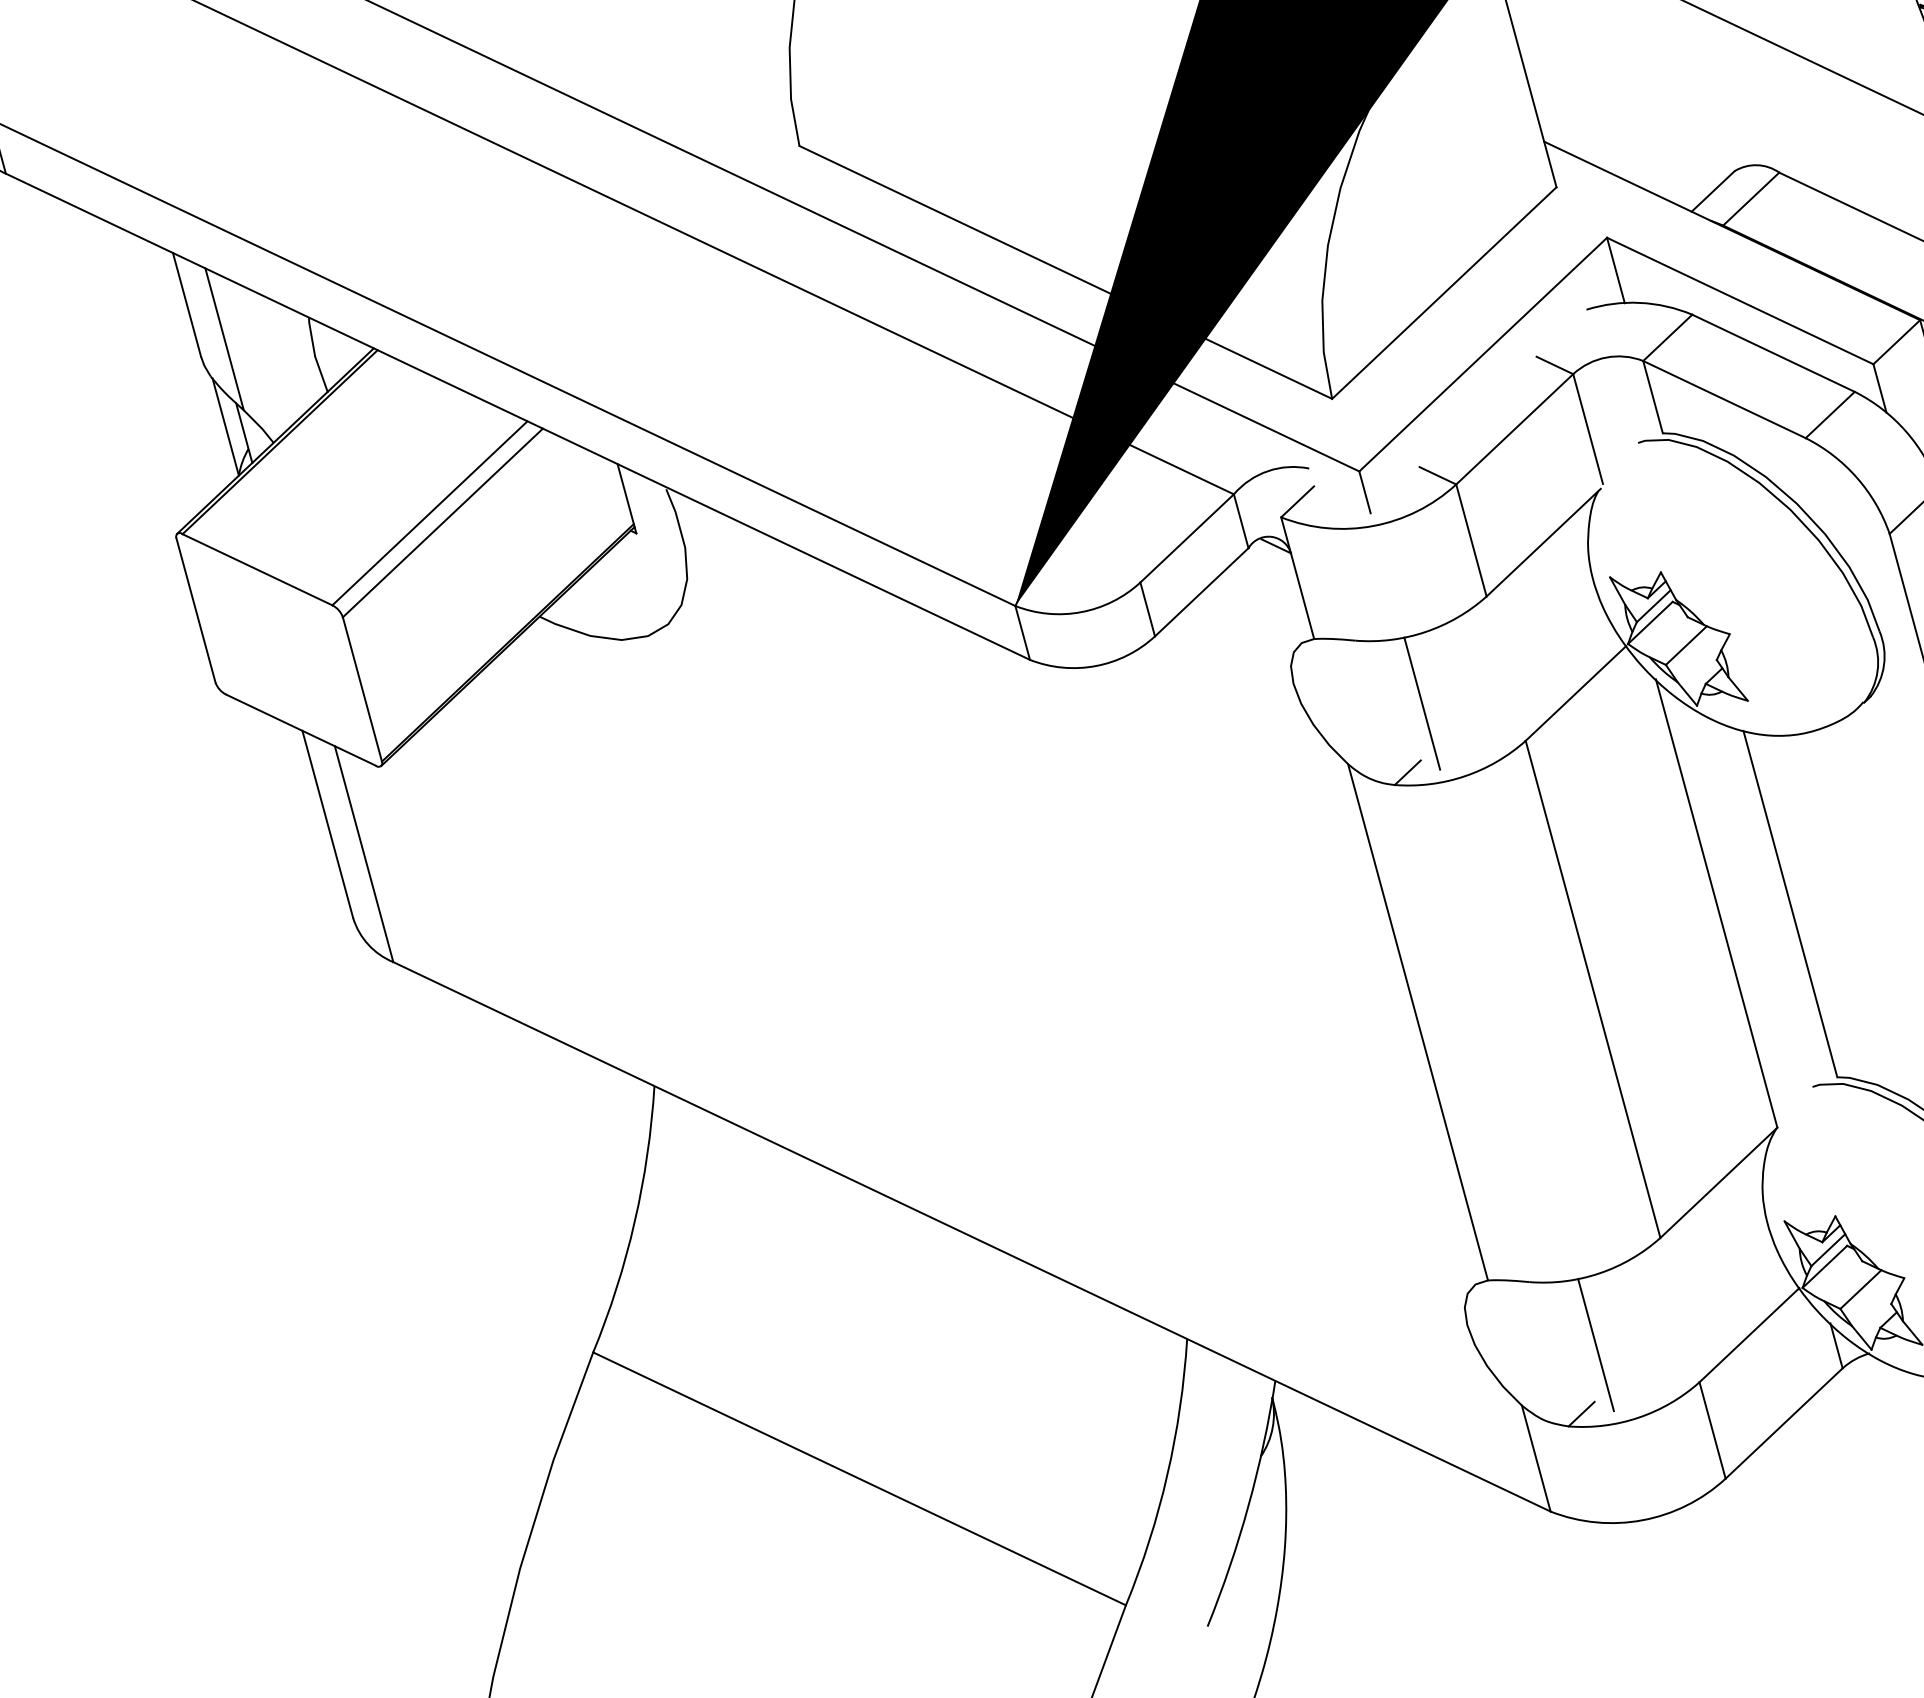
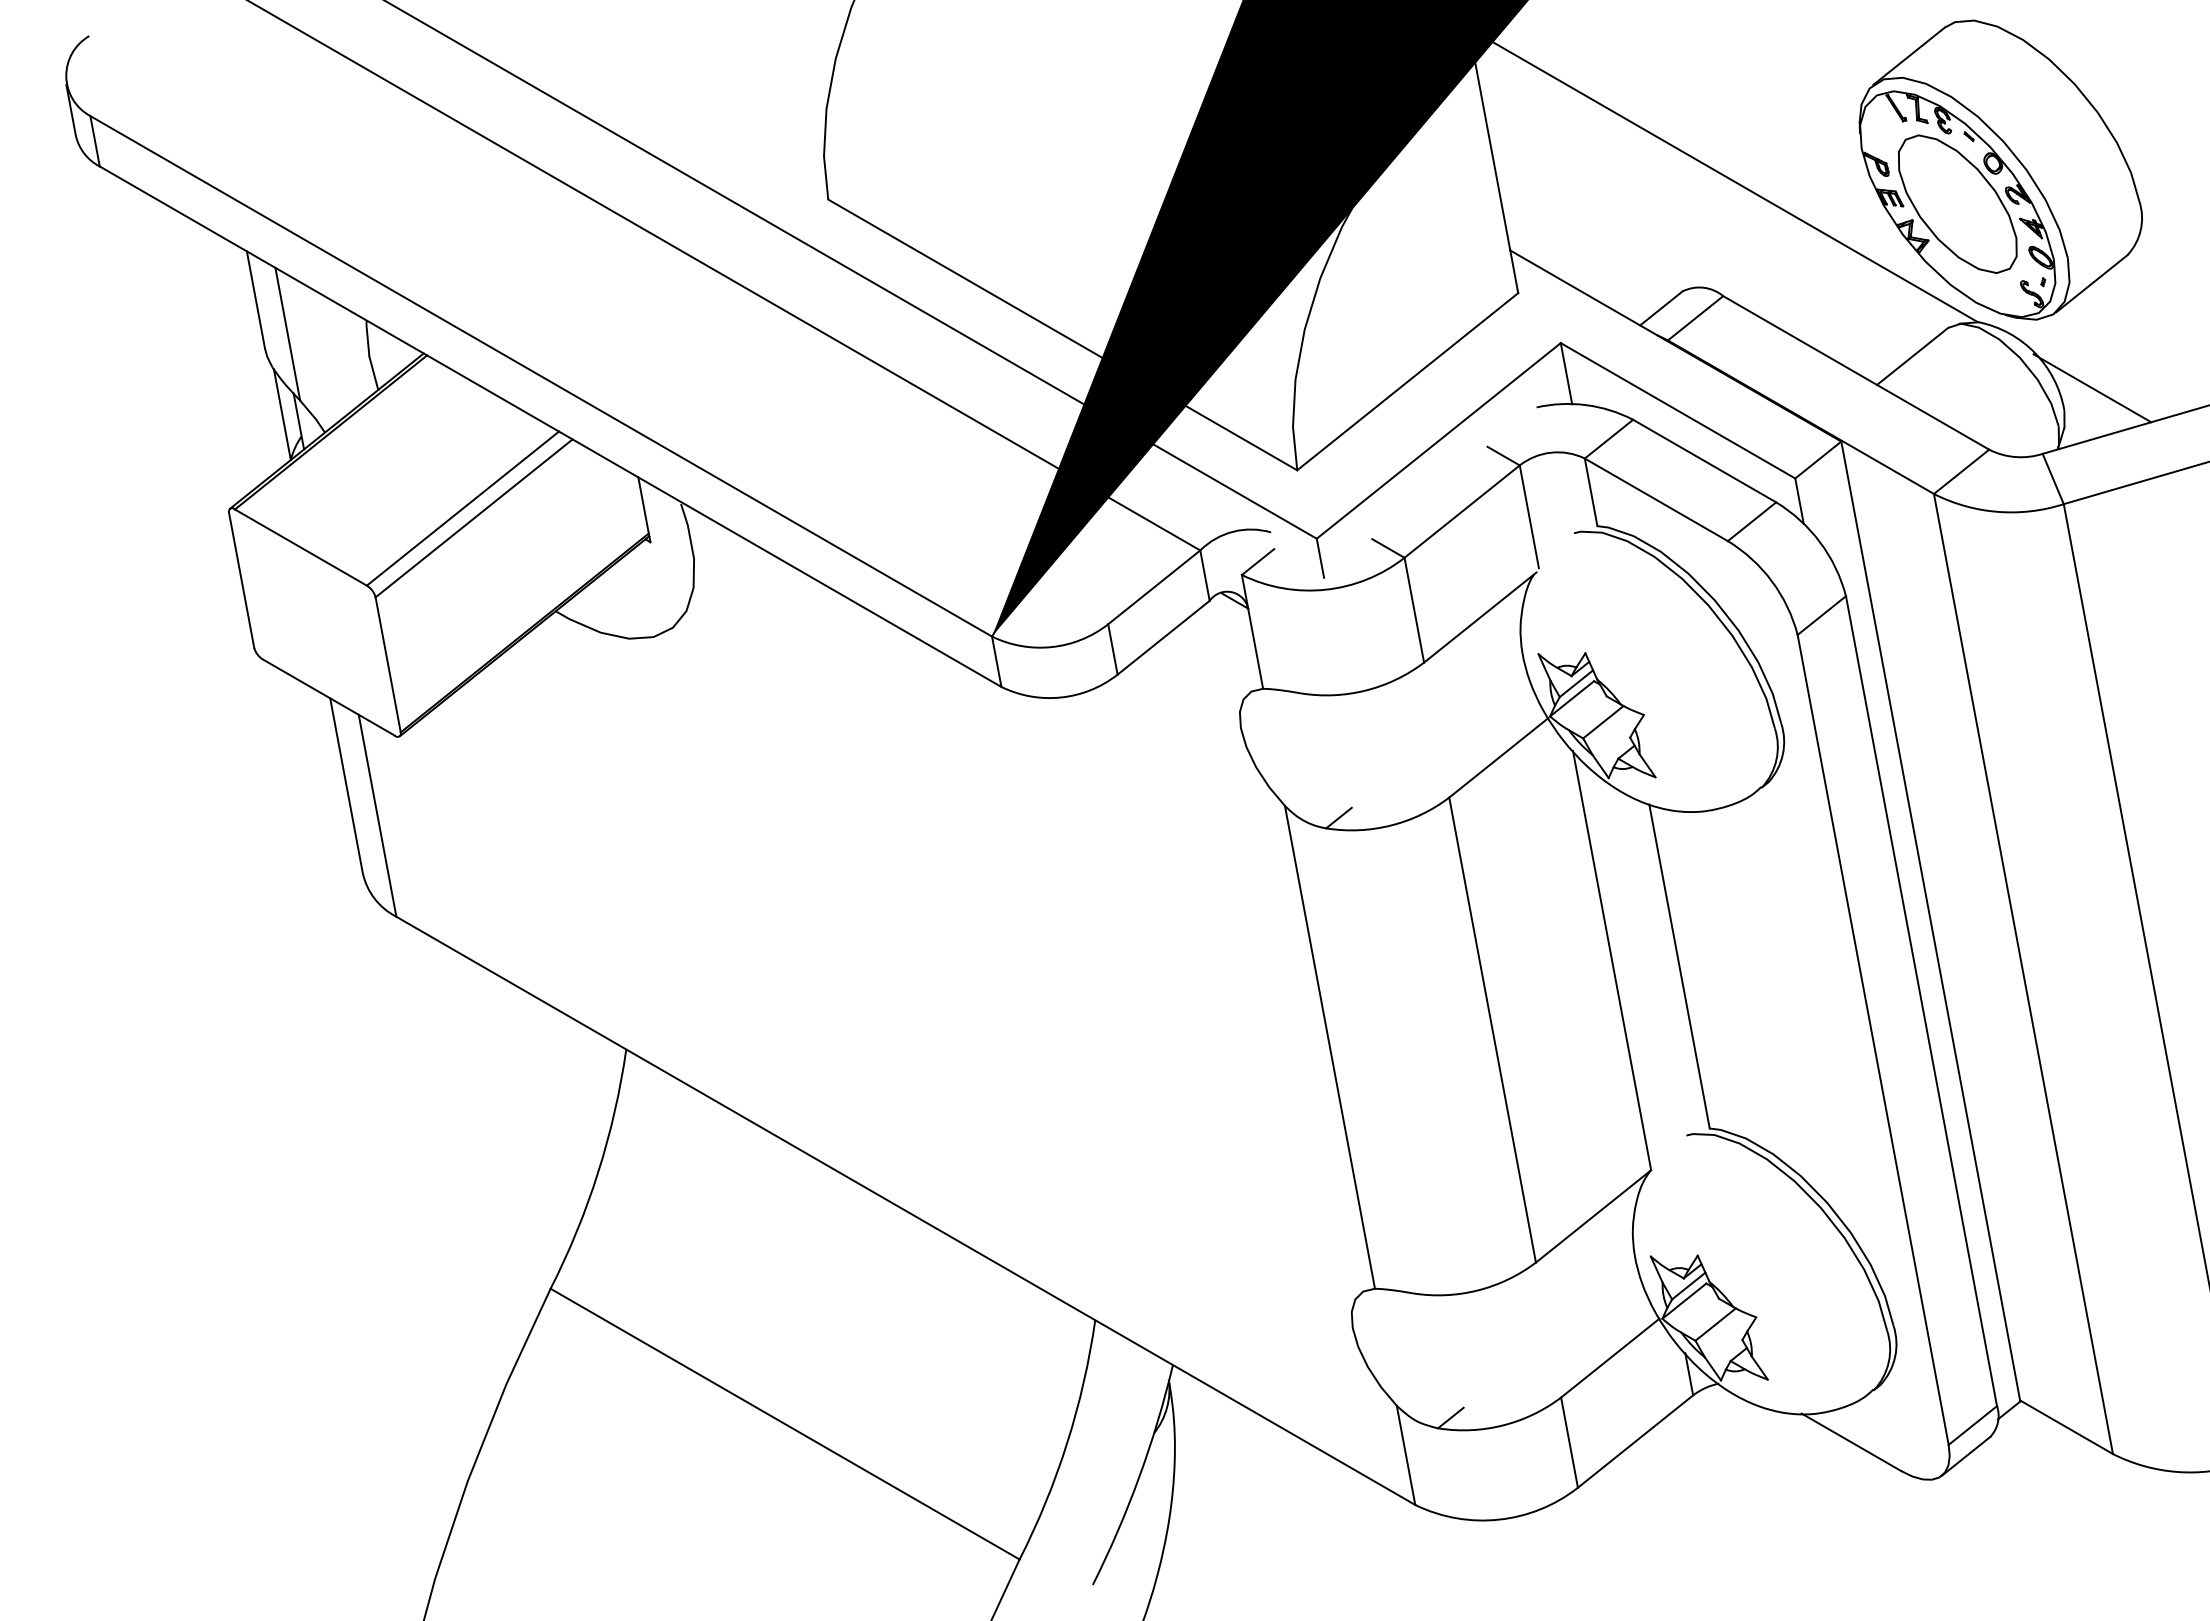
line: (1421, 703) -> (1356, 755), removed
line: (1595, 1344) -> (1468, 1355), removed

